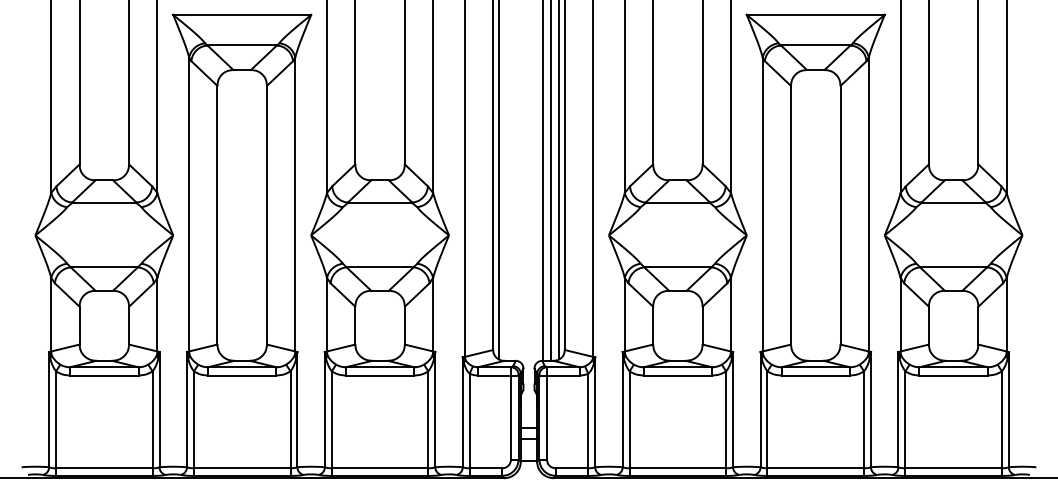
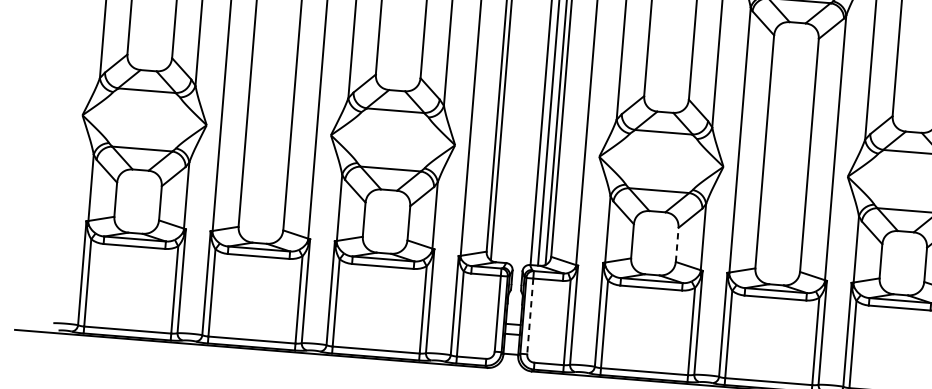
line: (702, 325) -> (677, 244), solid -> dashed
line: (547, 418) -> (530, 317), solid -> dashed

